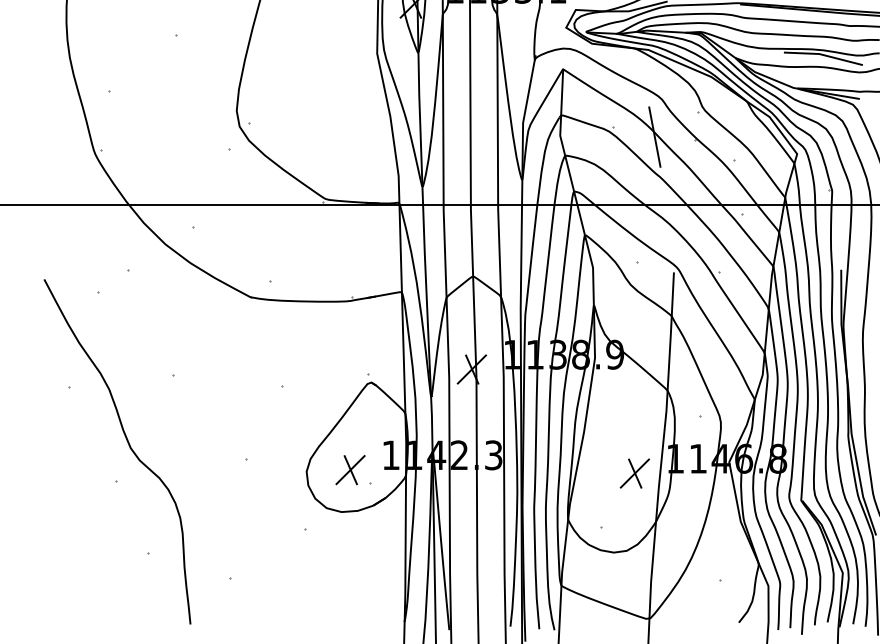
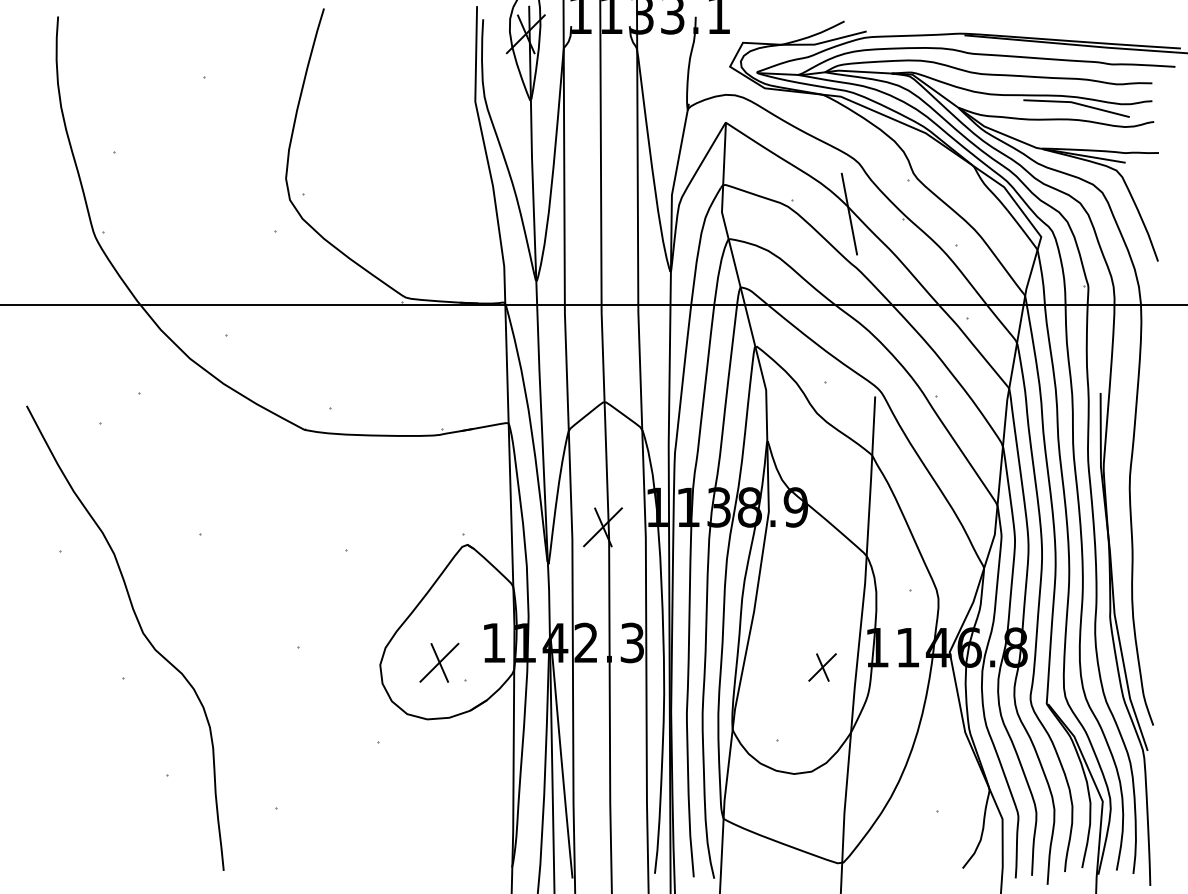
part: (634, 473) -> (822, 667), size x0.7

